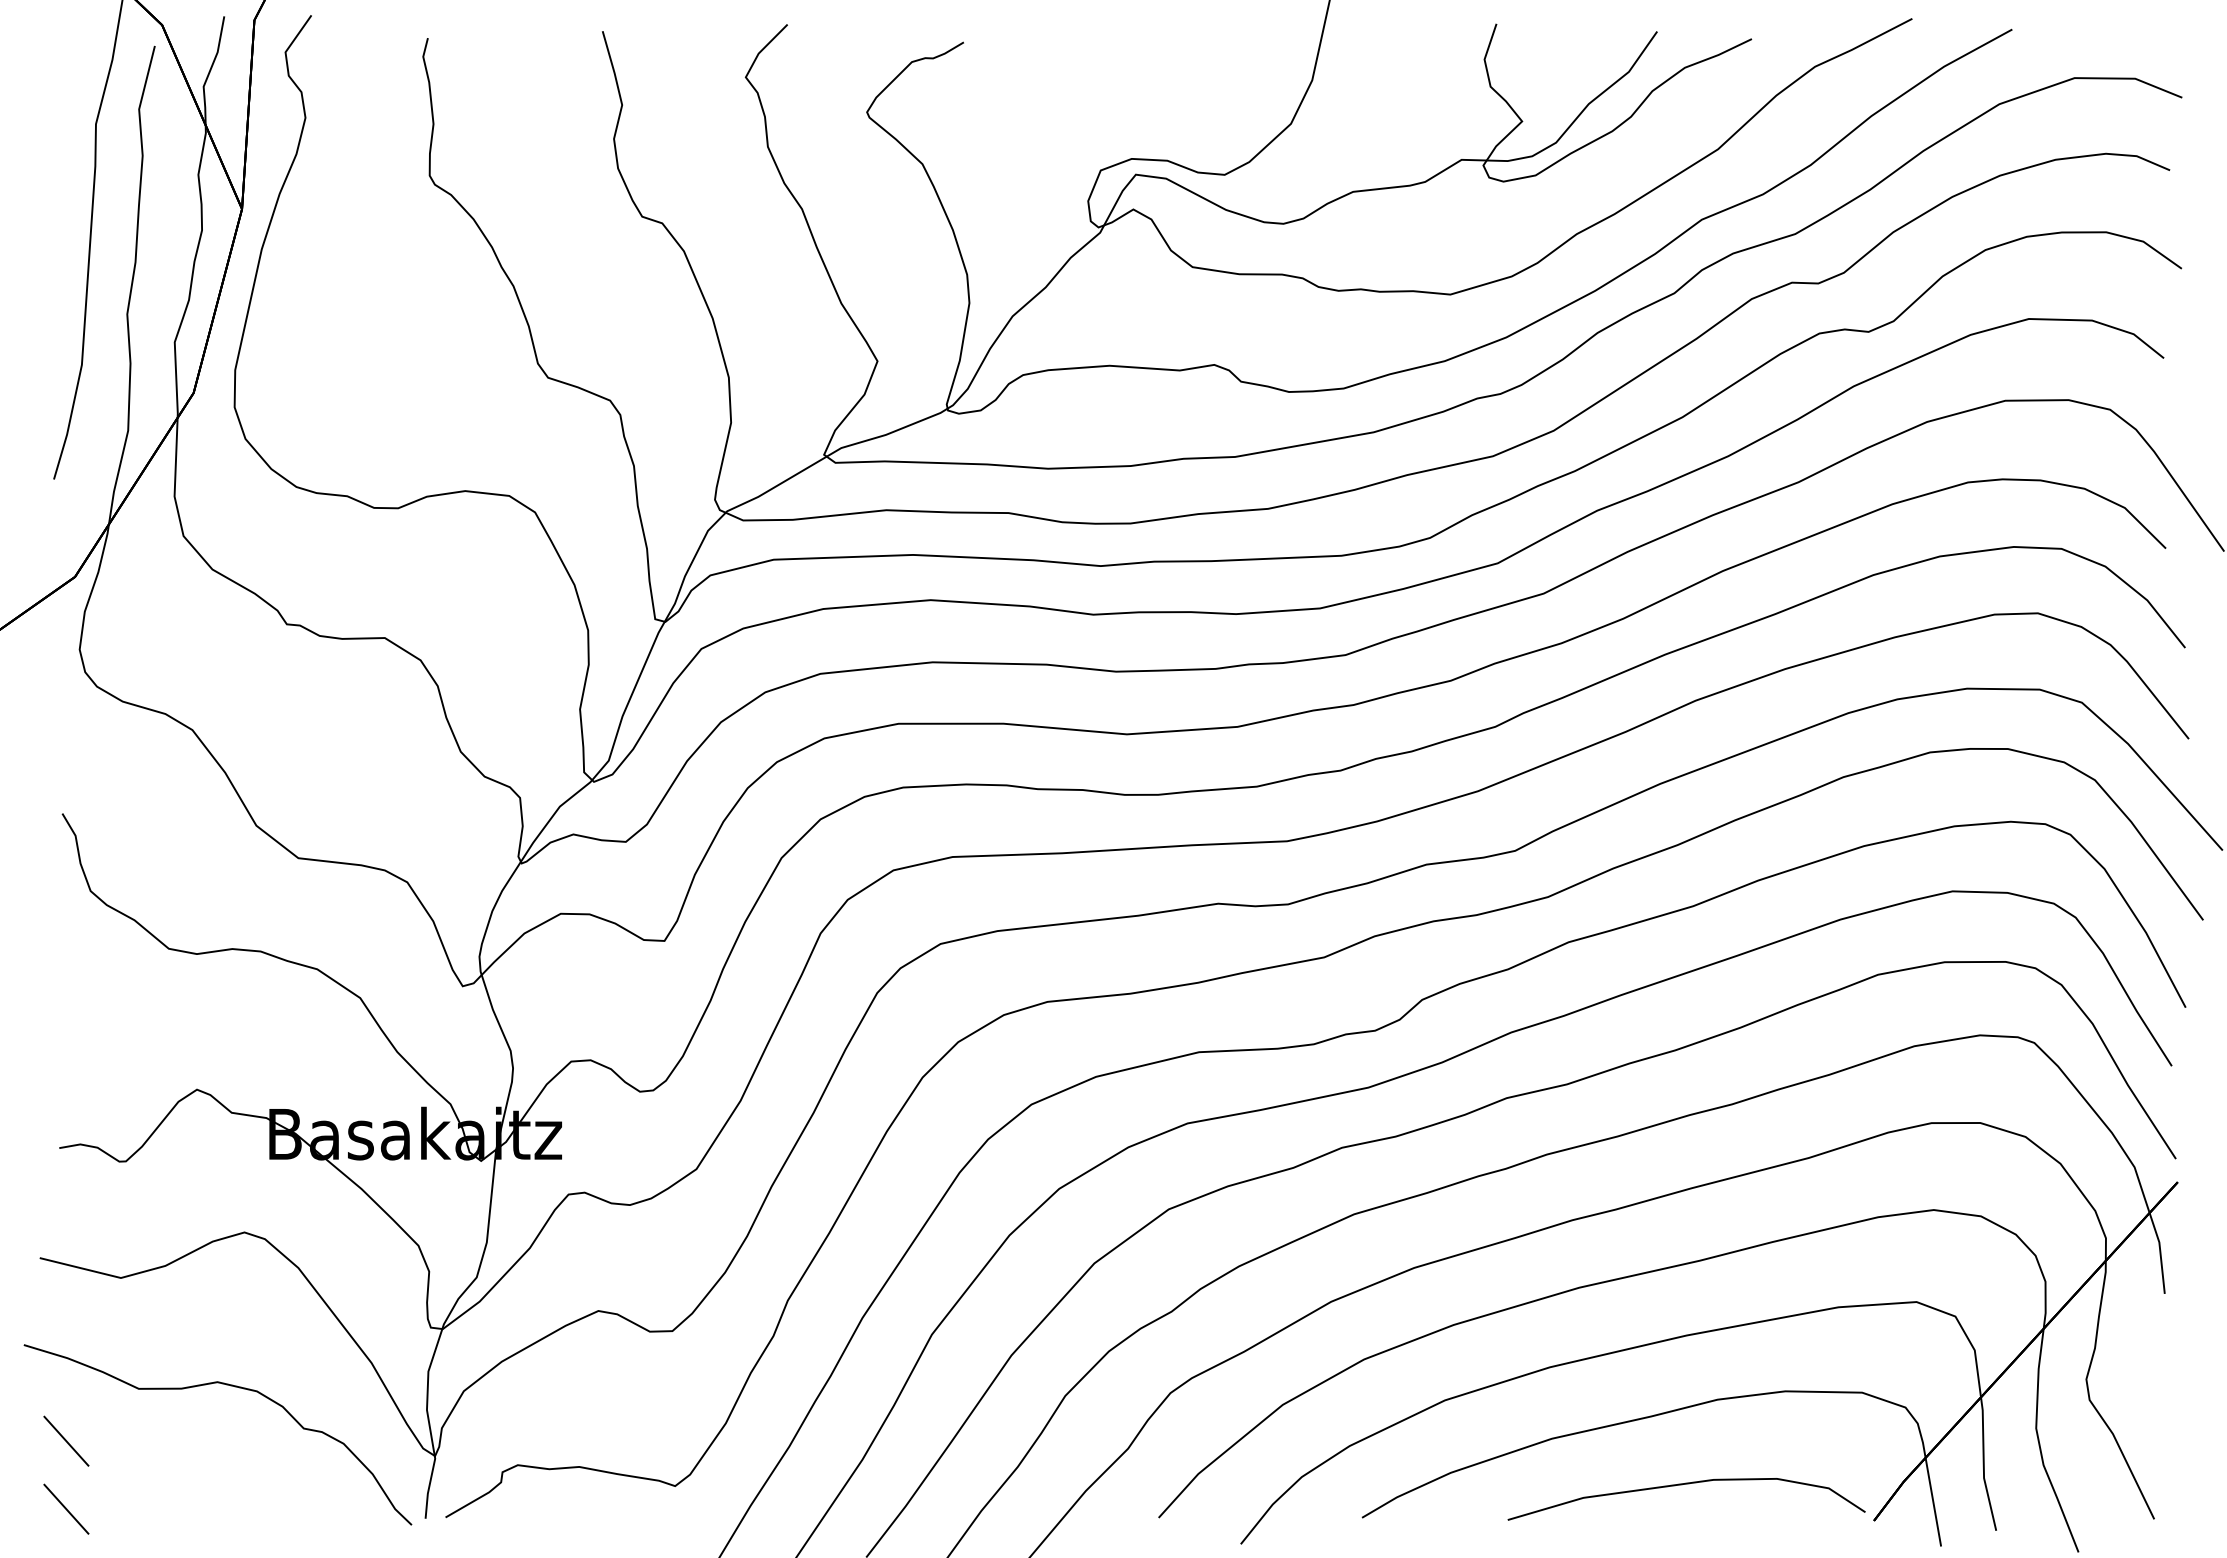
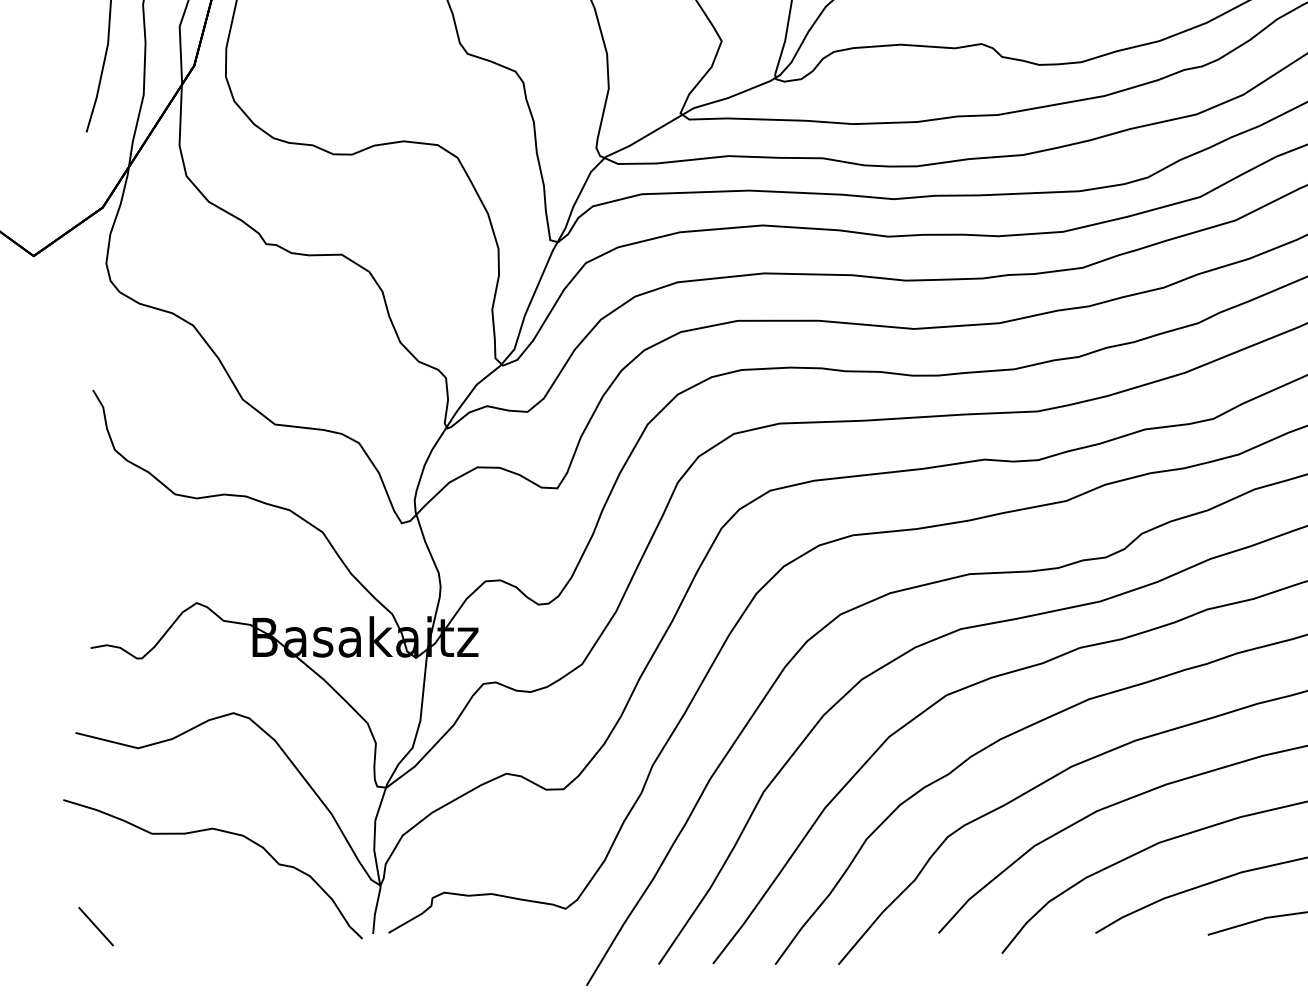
line: (66, 1440) -> (96, 873), removed

